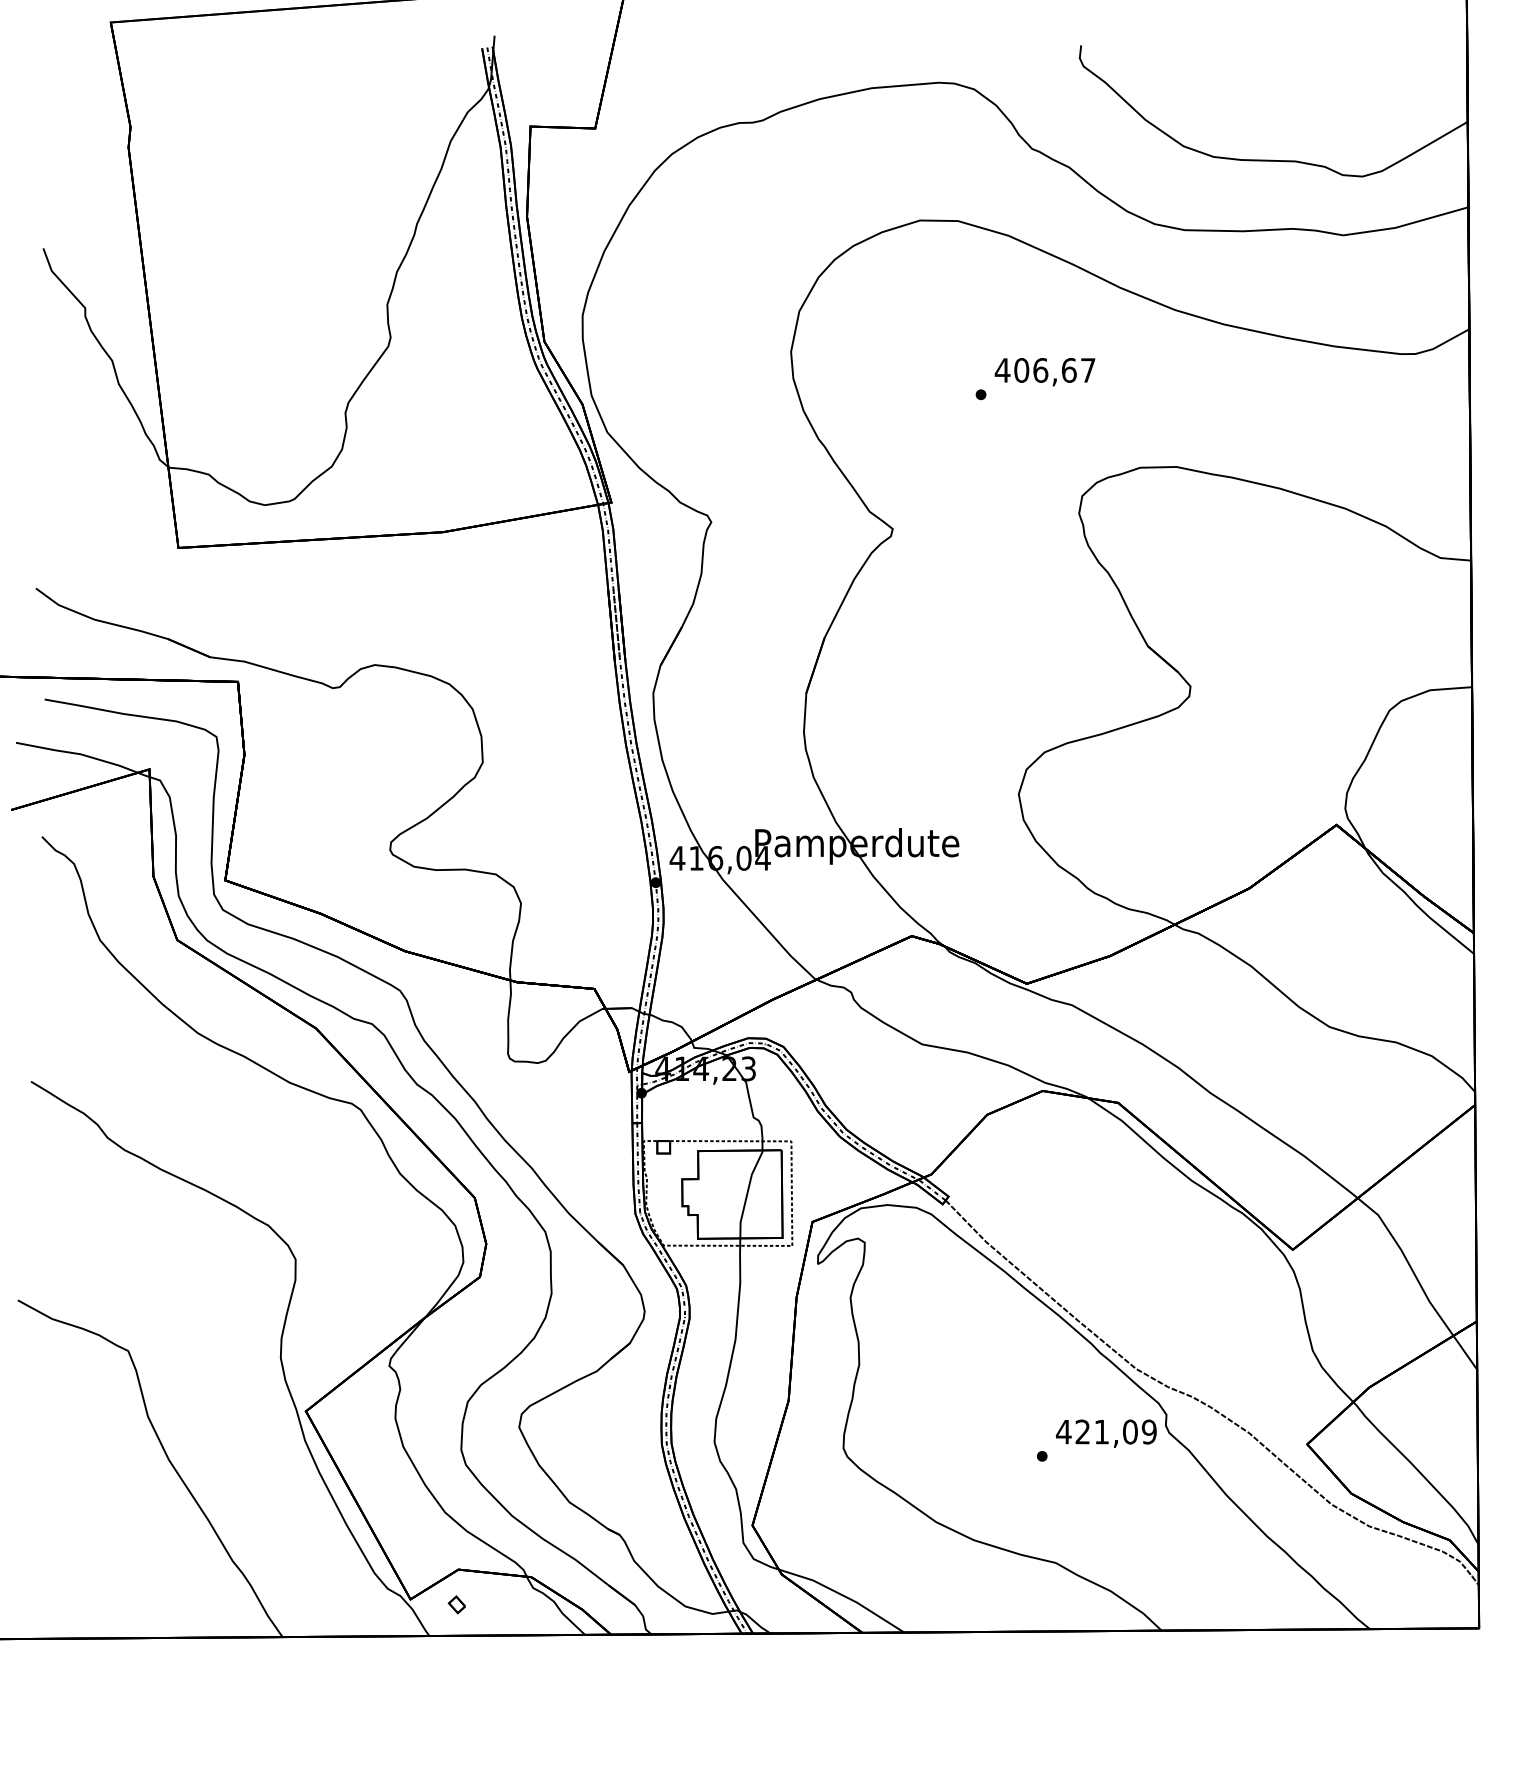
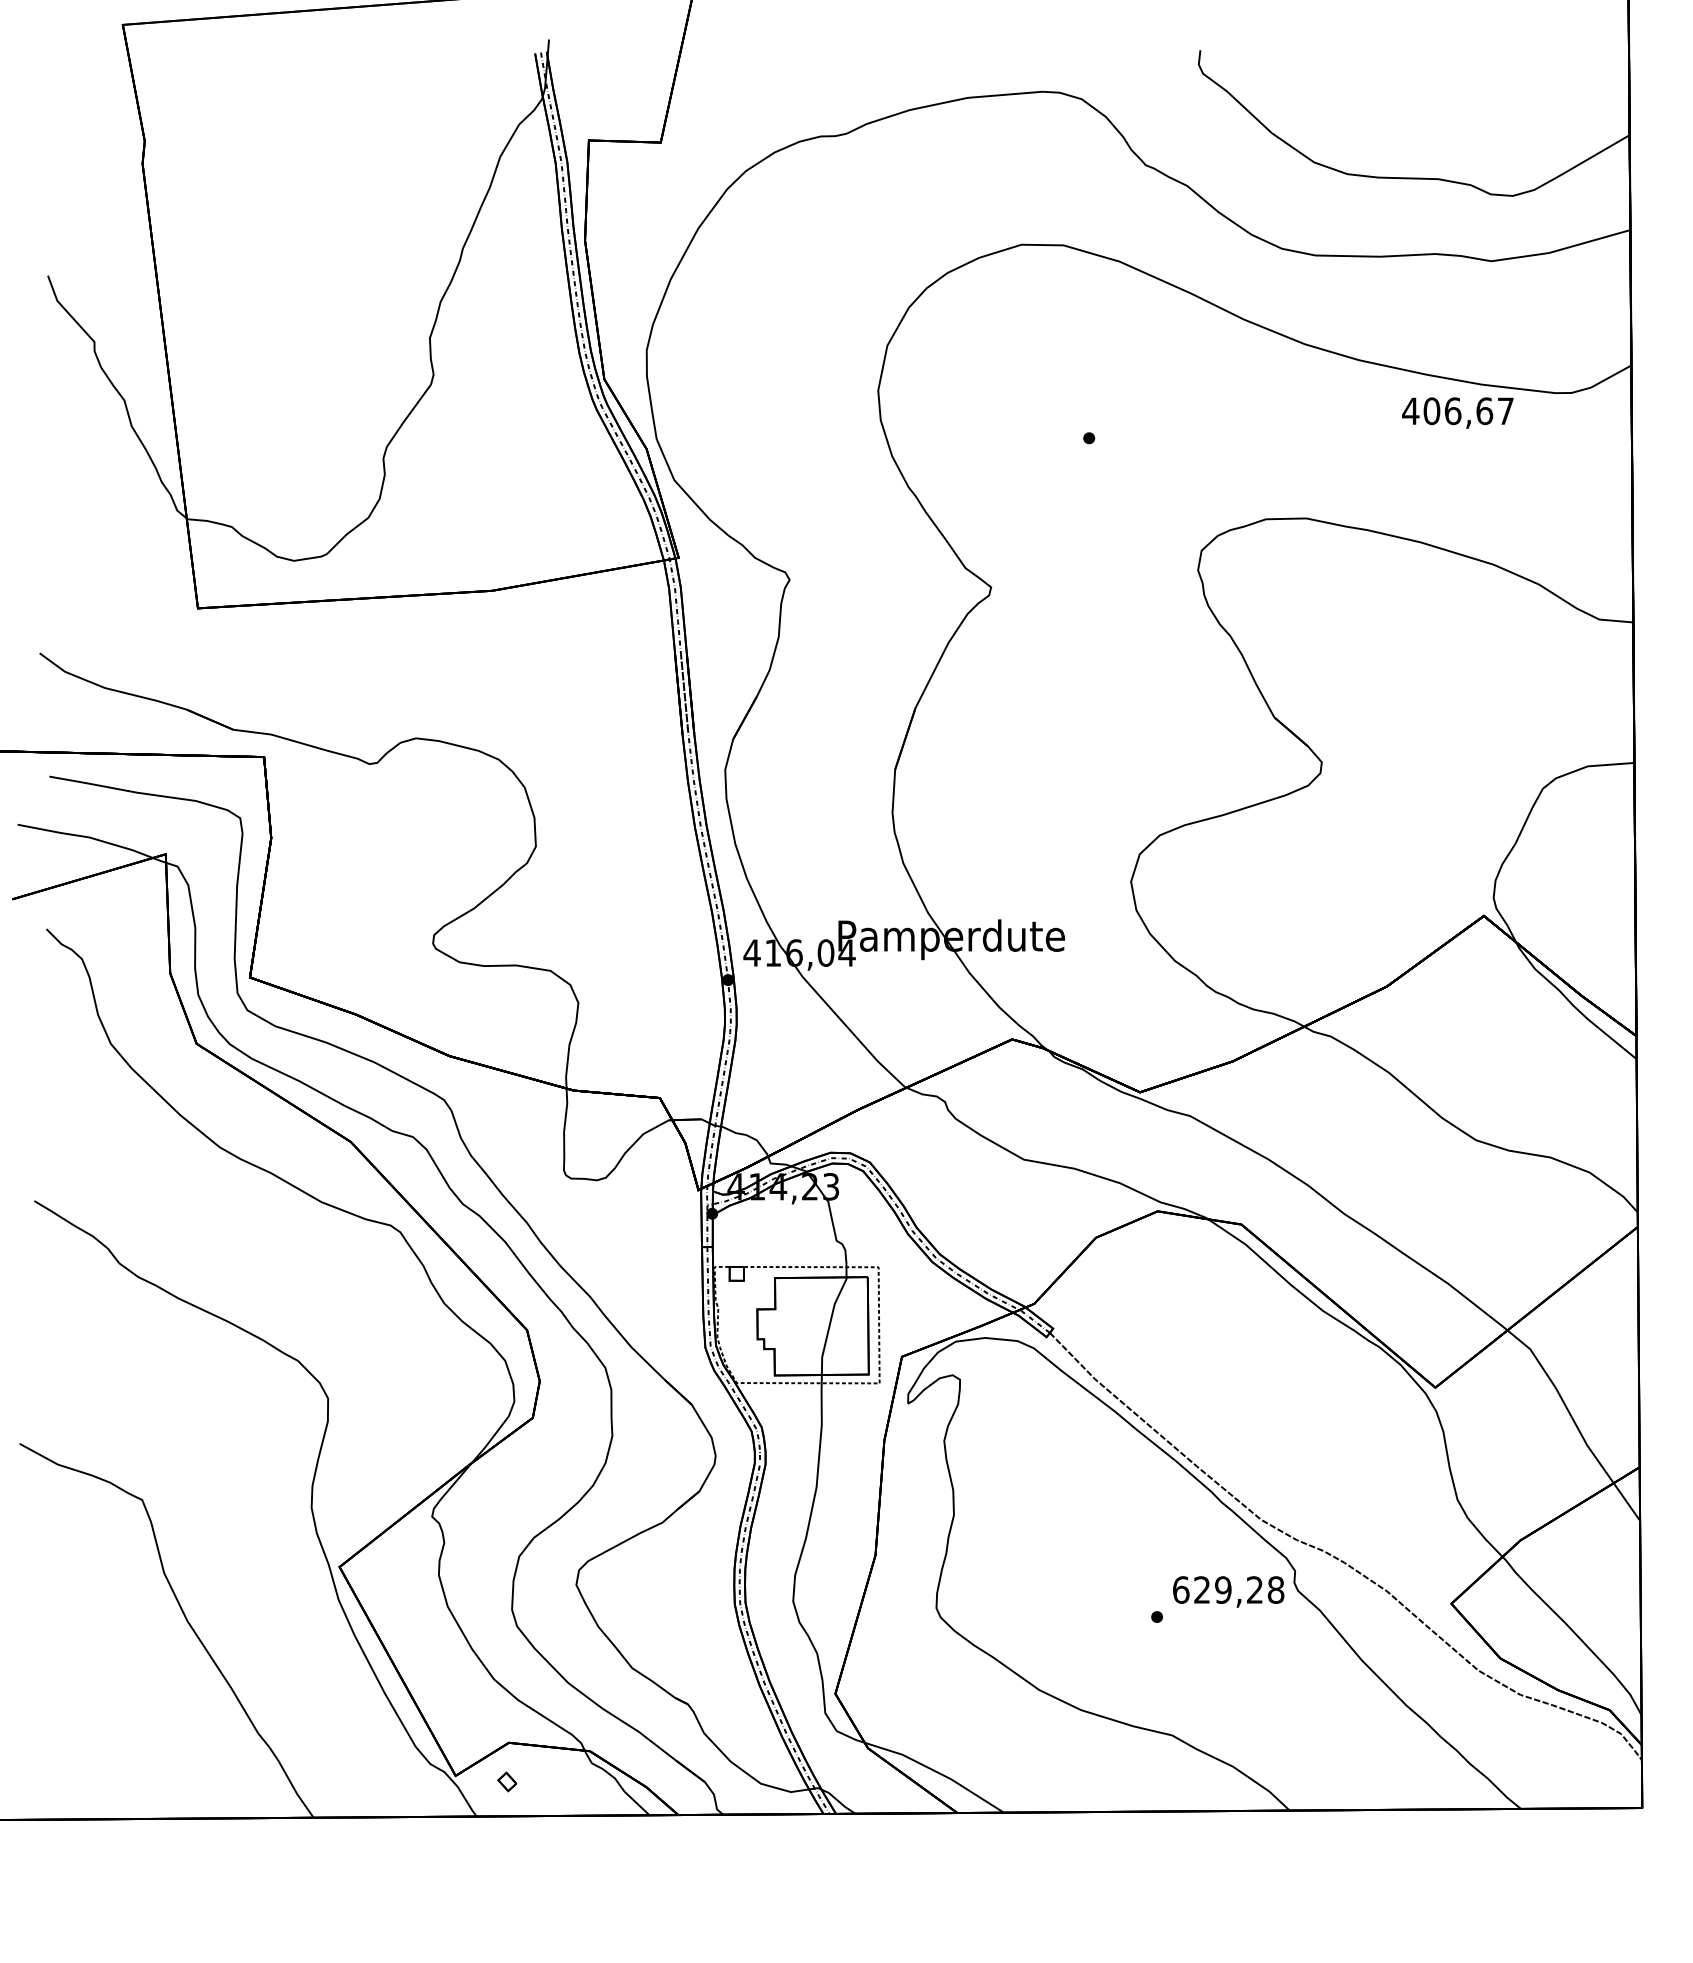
text: (1044, 372) -> (1457, 413), moved
text: (1106, 1431) -> (1228, 1589), 421,09 -> 629,28

